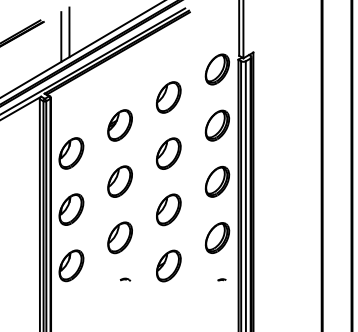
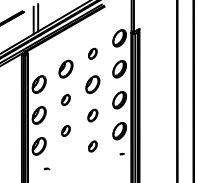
part: (168, 96) -> (92, 53), size x0.6
part: (119, 180) -> (65, 99), size x0.6
part: (168, 209) -> (92, 115), size x0.7
part: (119, 236) -> (65, 130), size x0.6
part: (168, 265) -> (92, 146), size x0.6
part: (124, 278) -> (46, 168), moved

